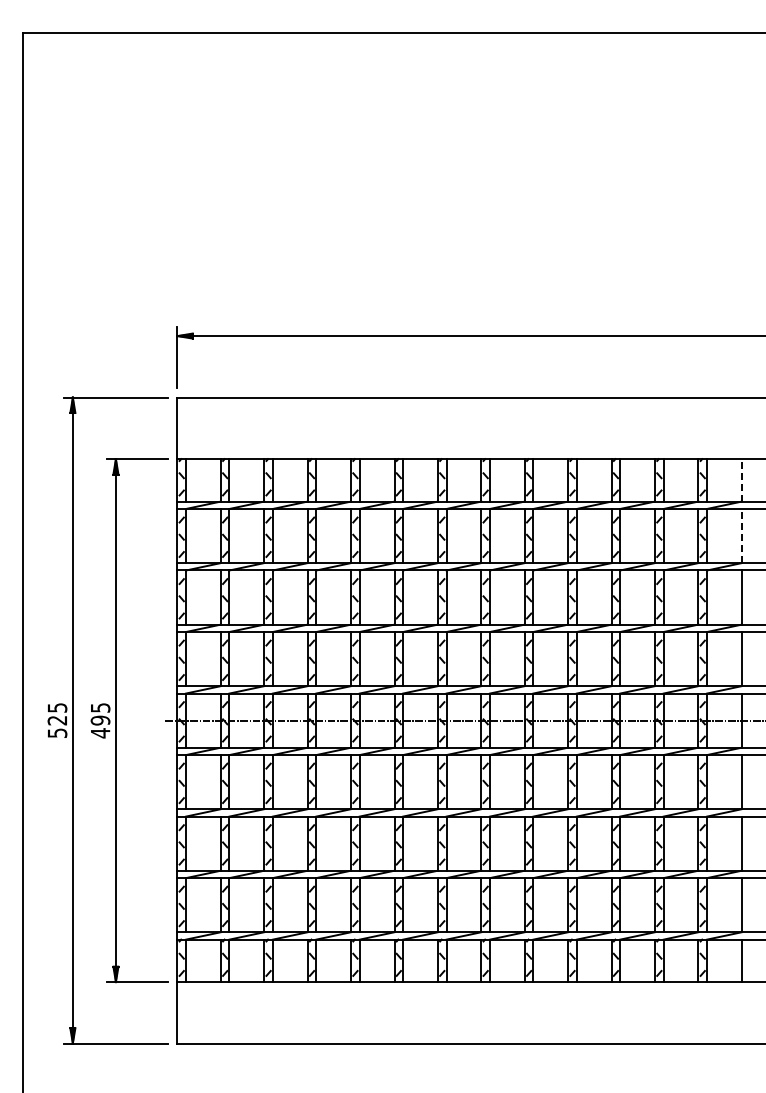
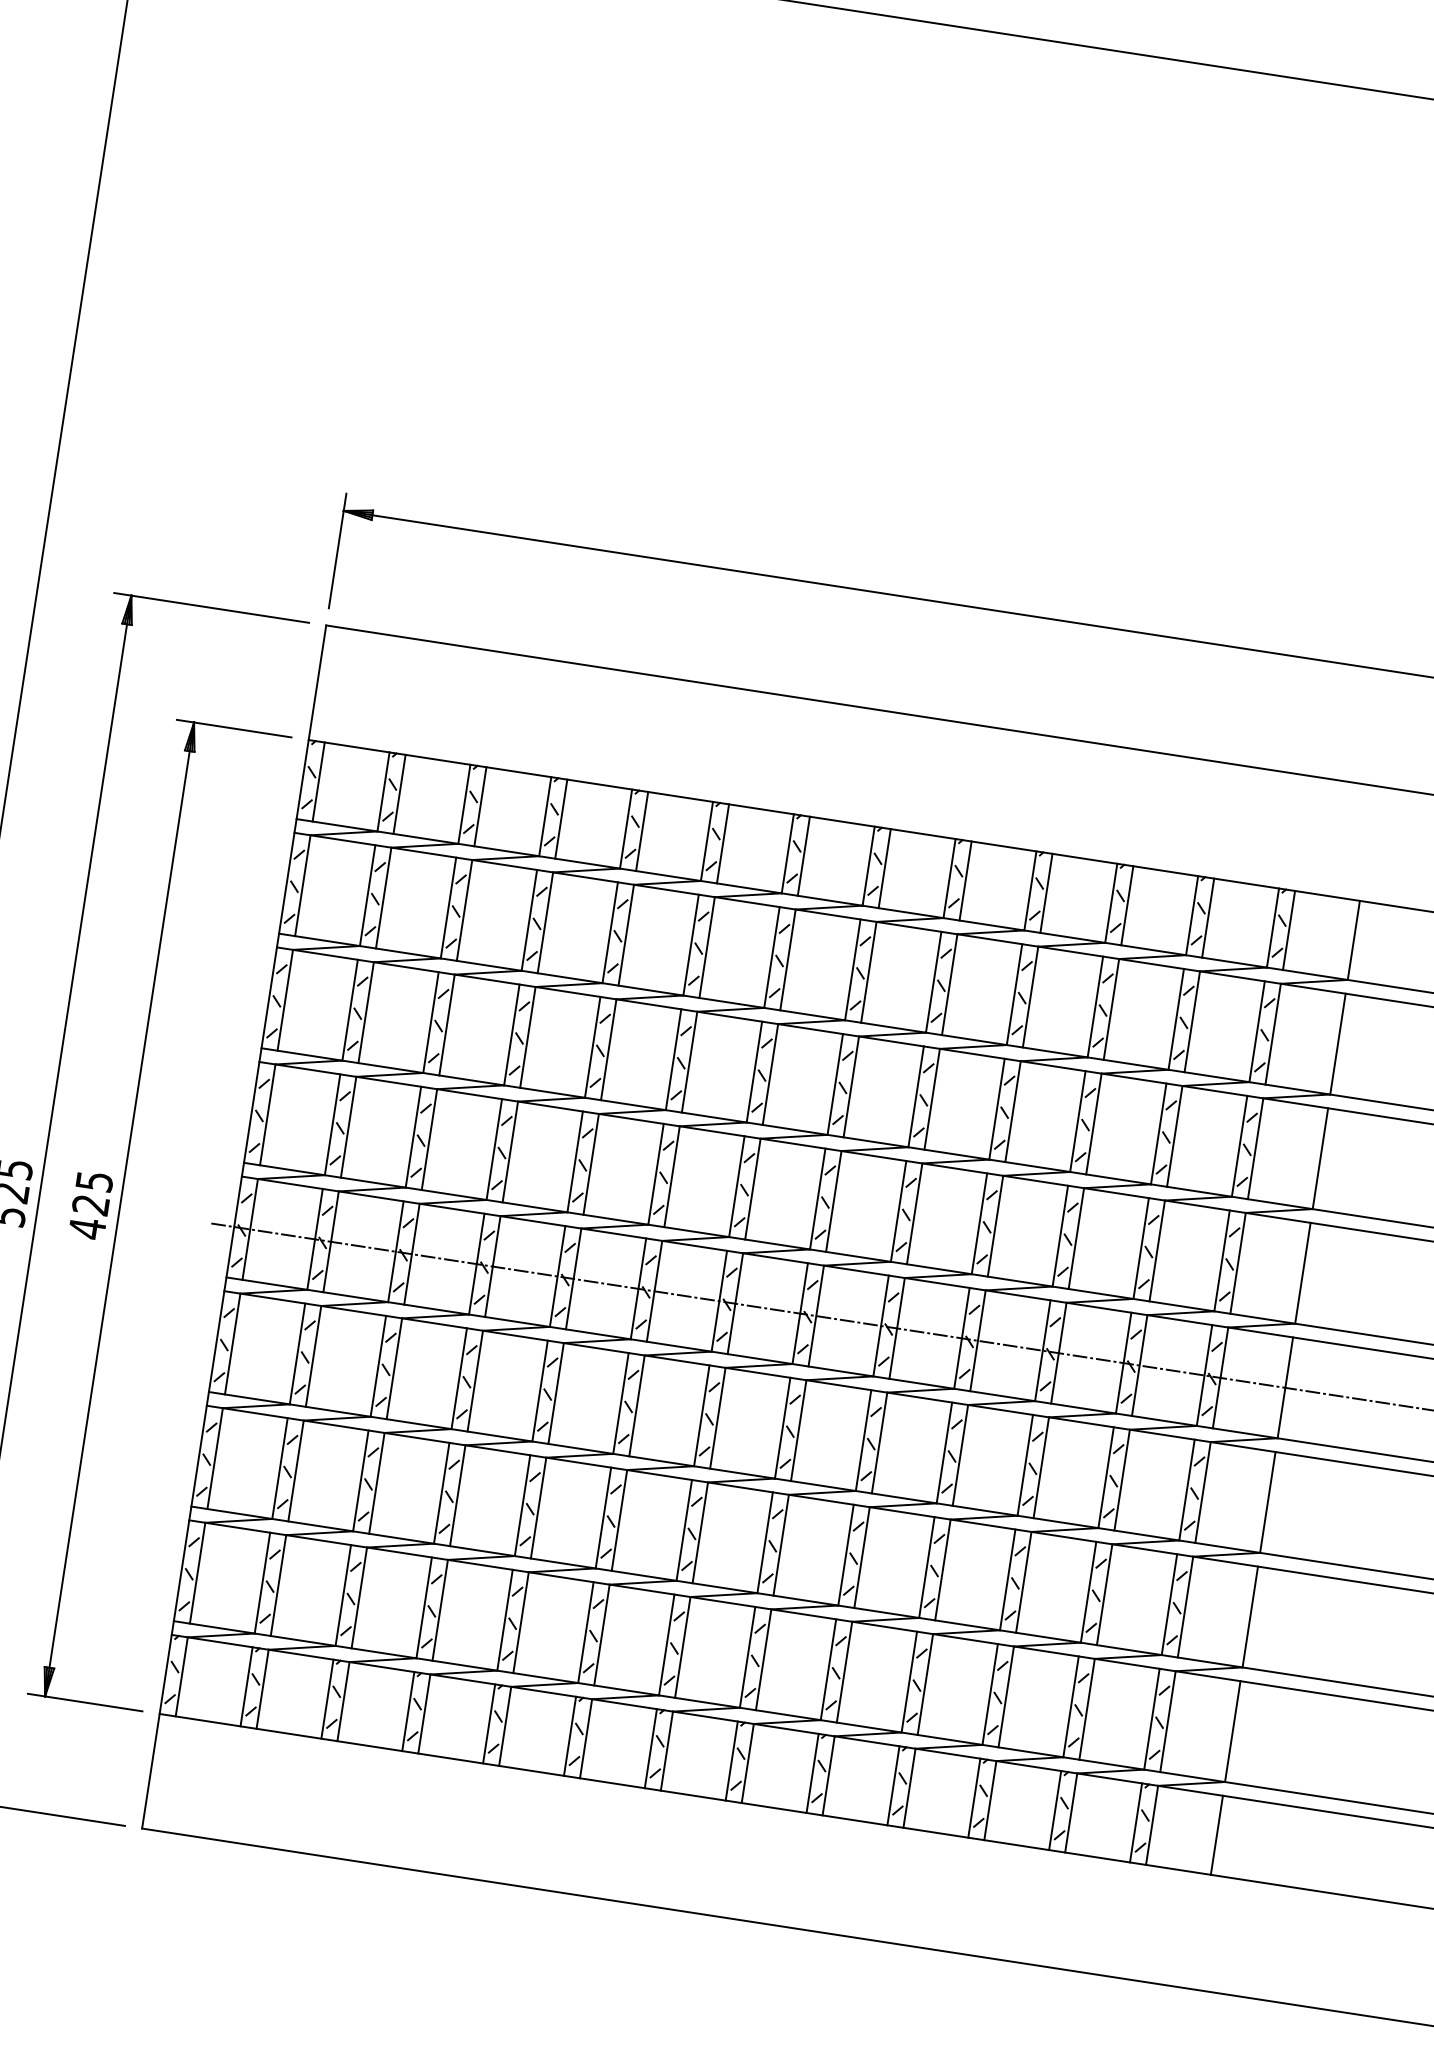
line: (741, 479) -> (1353, 938), dashed -> solid
line: (741, 535) -> (1337, 1043), dashed -> solid
text: (100, 720) -> (90, 1204), 495 -> 425

